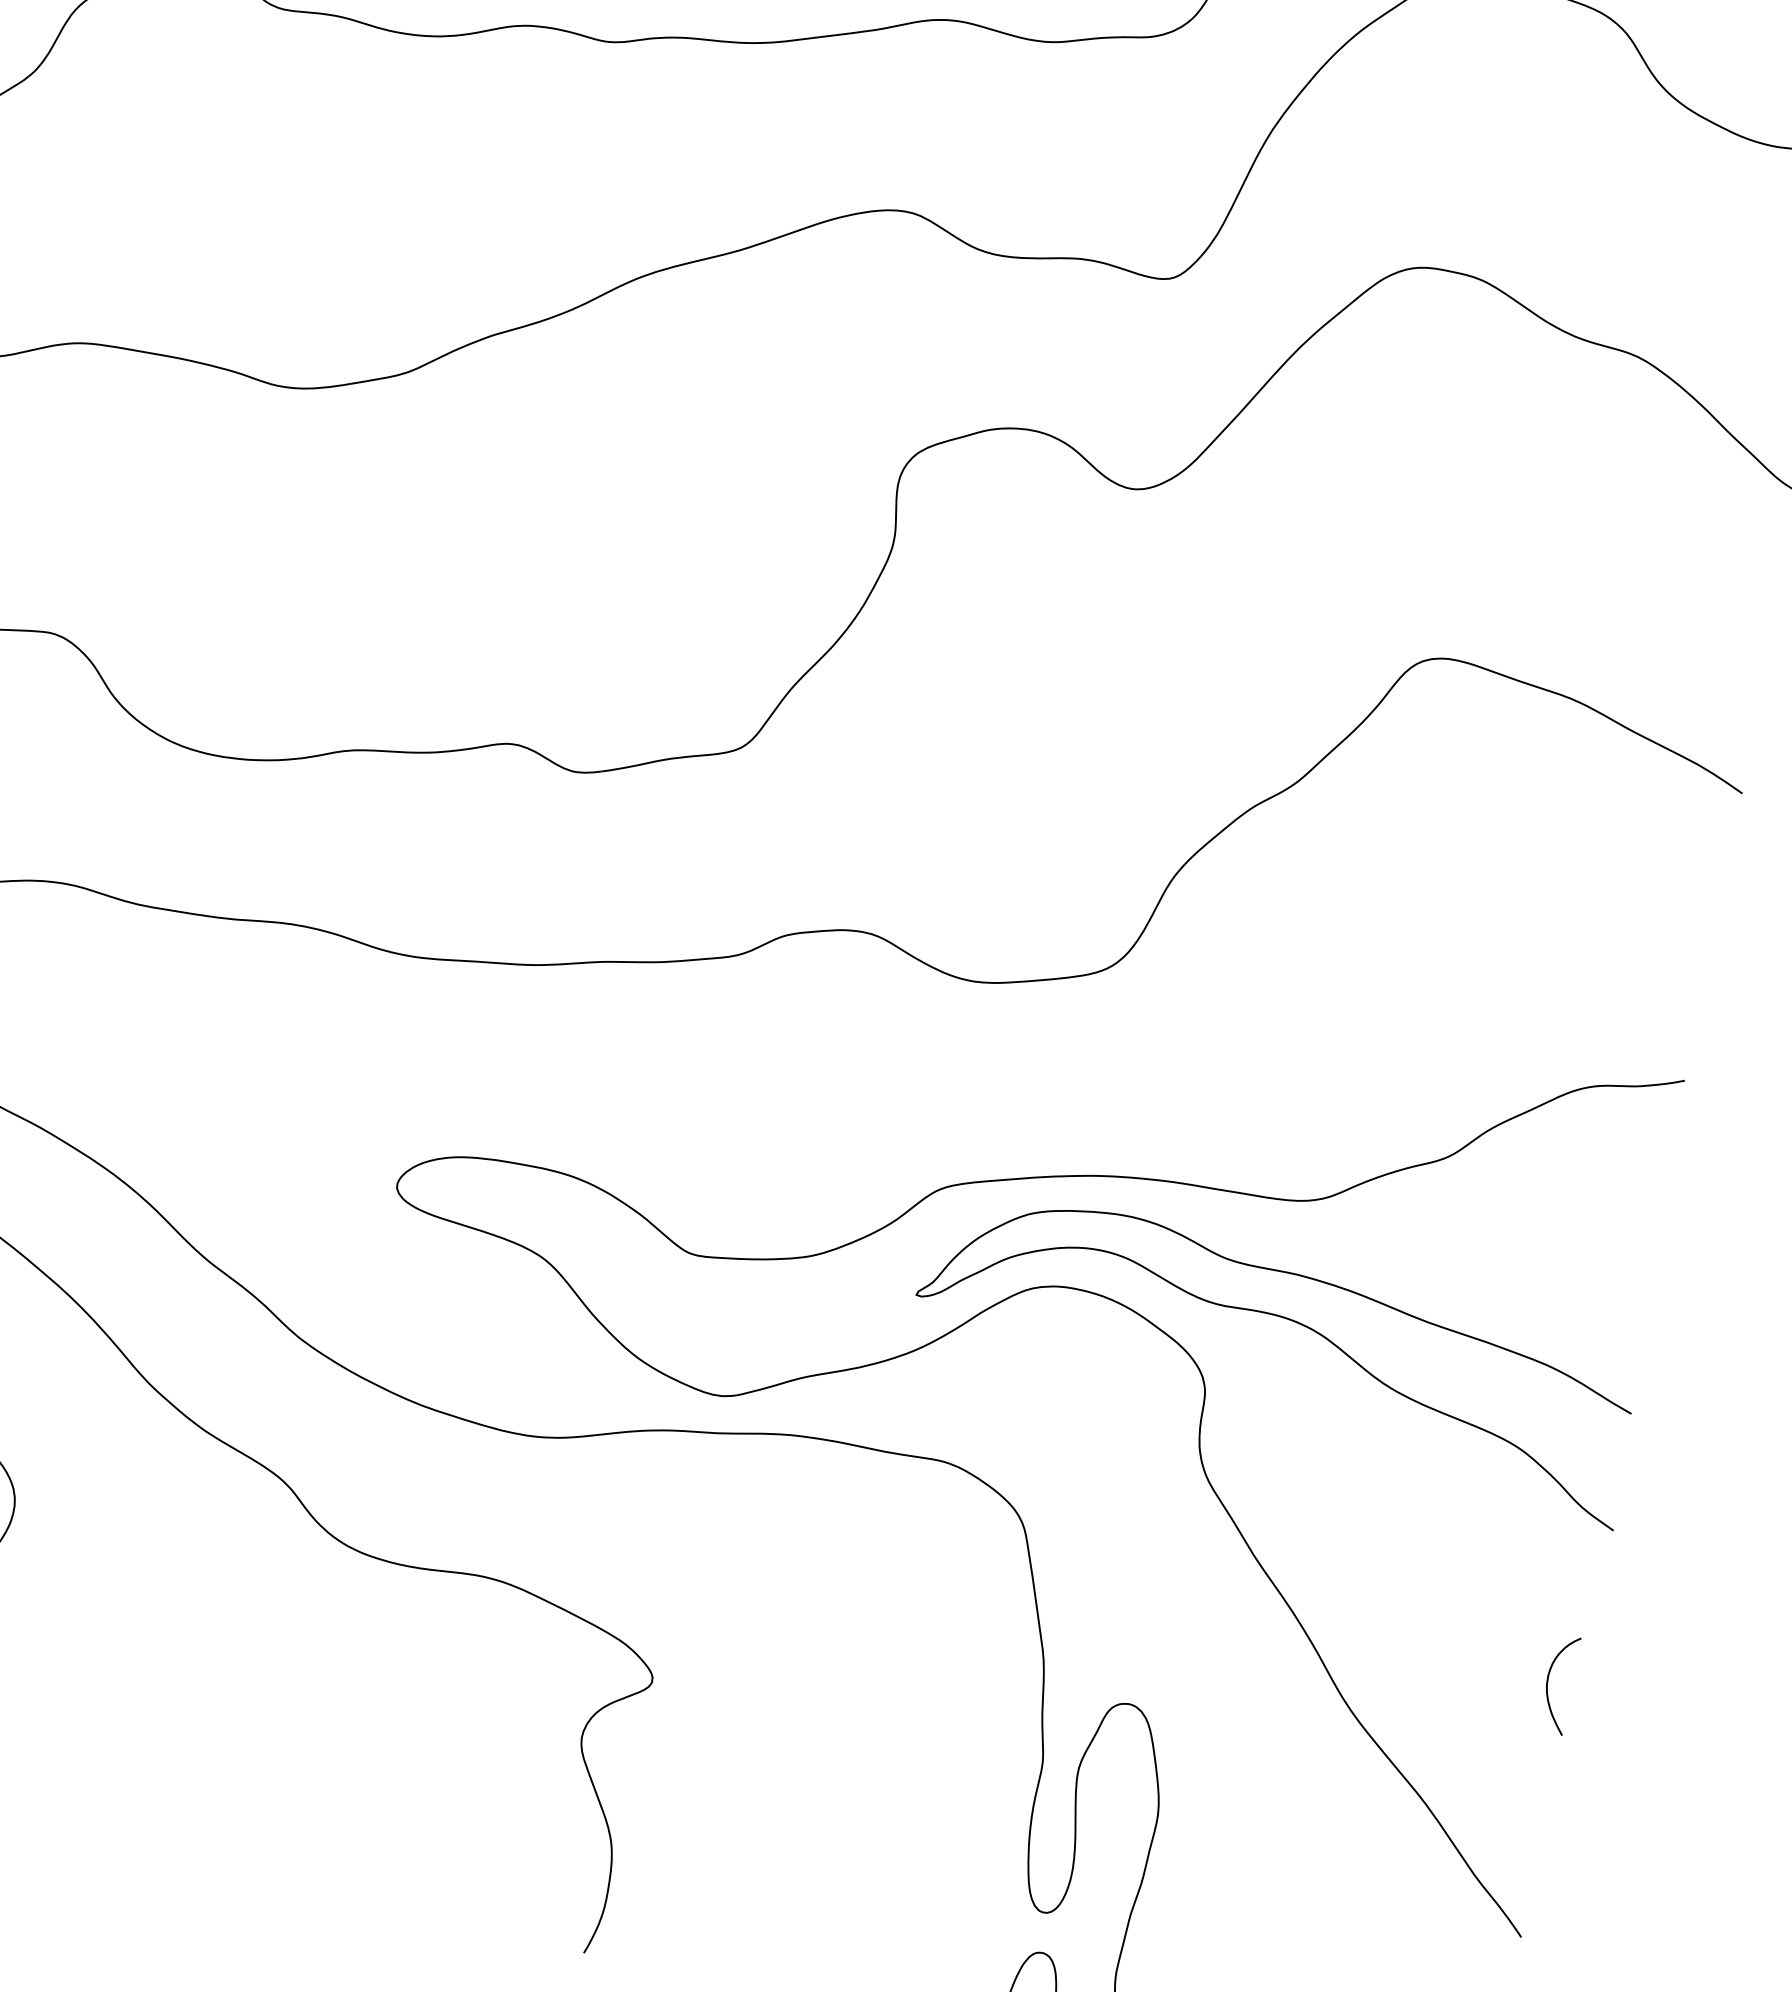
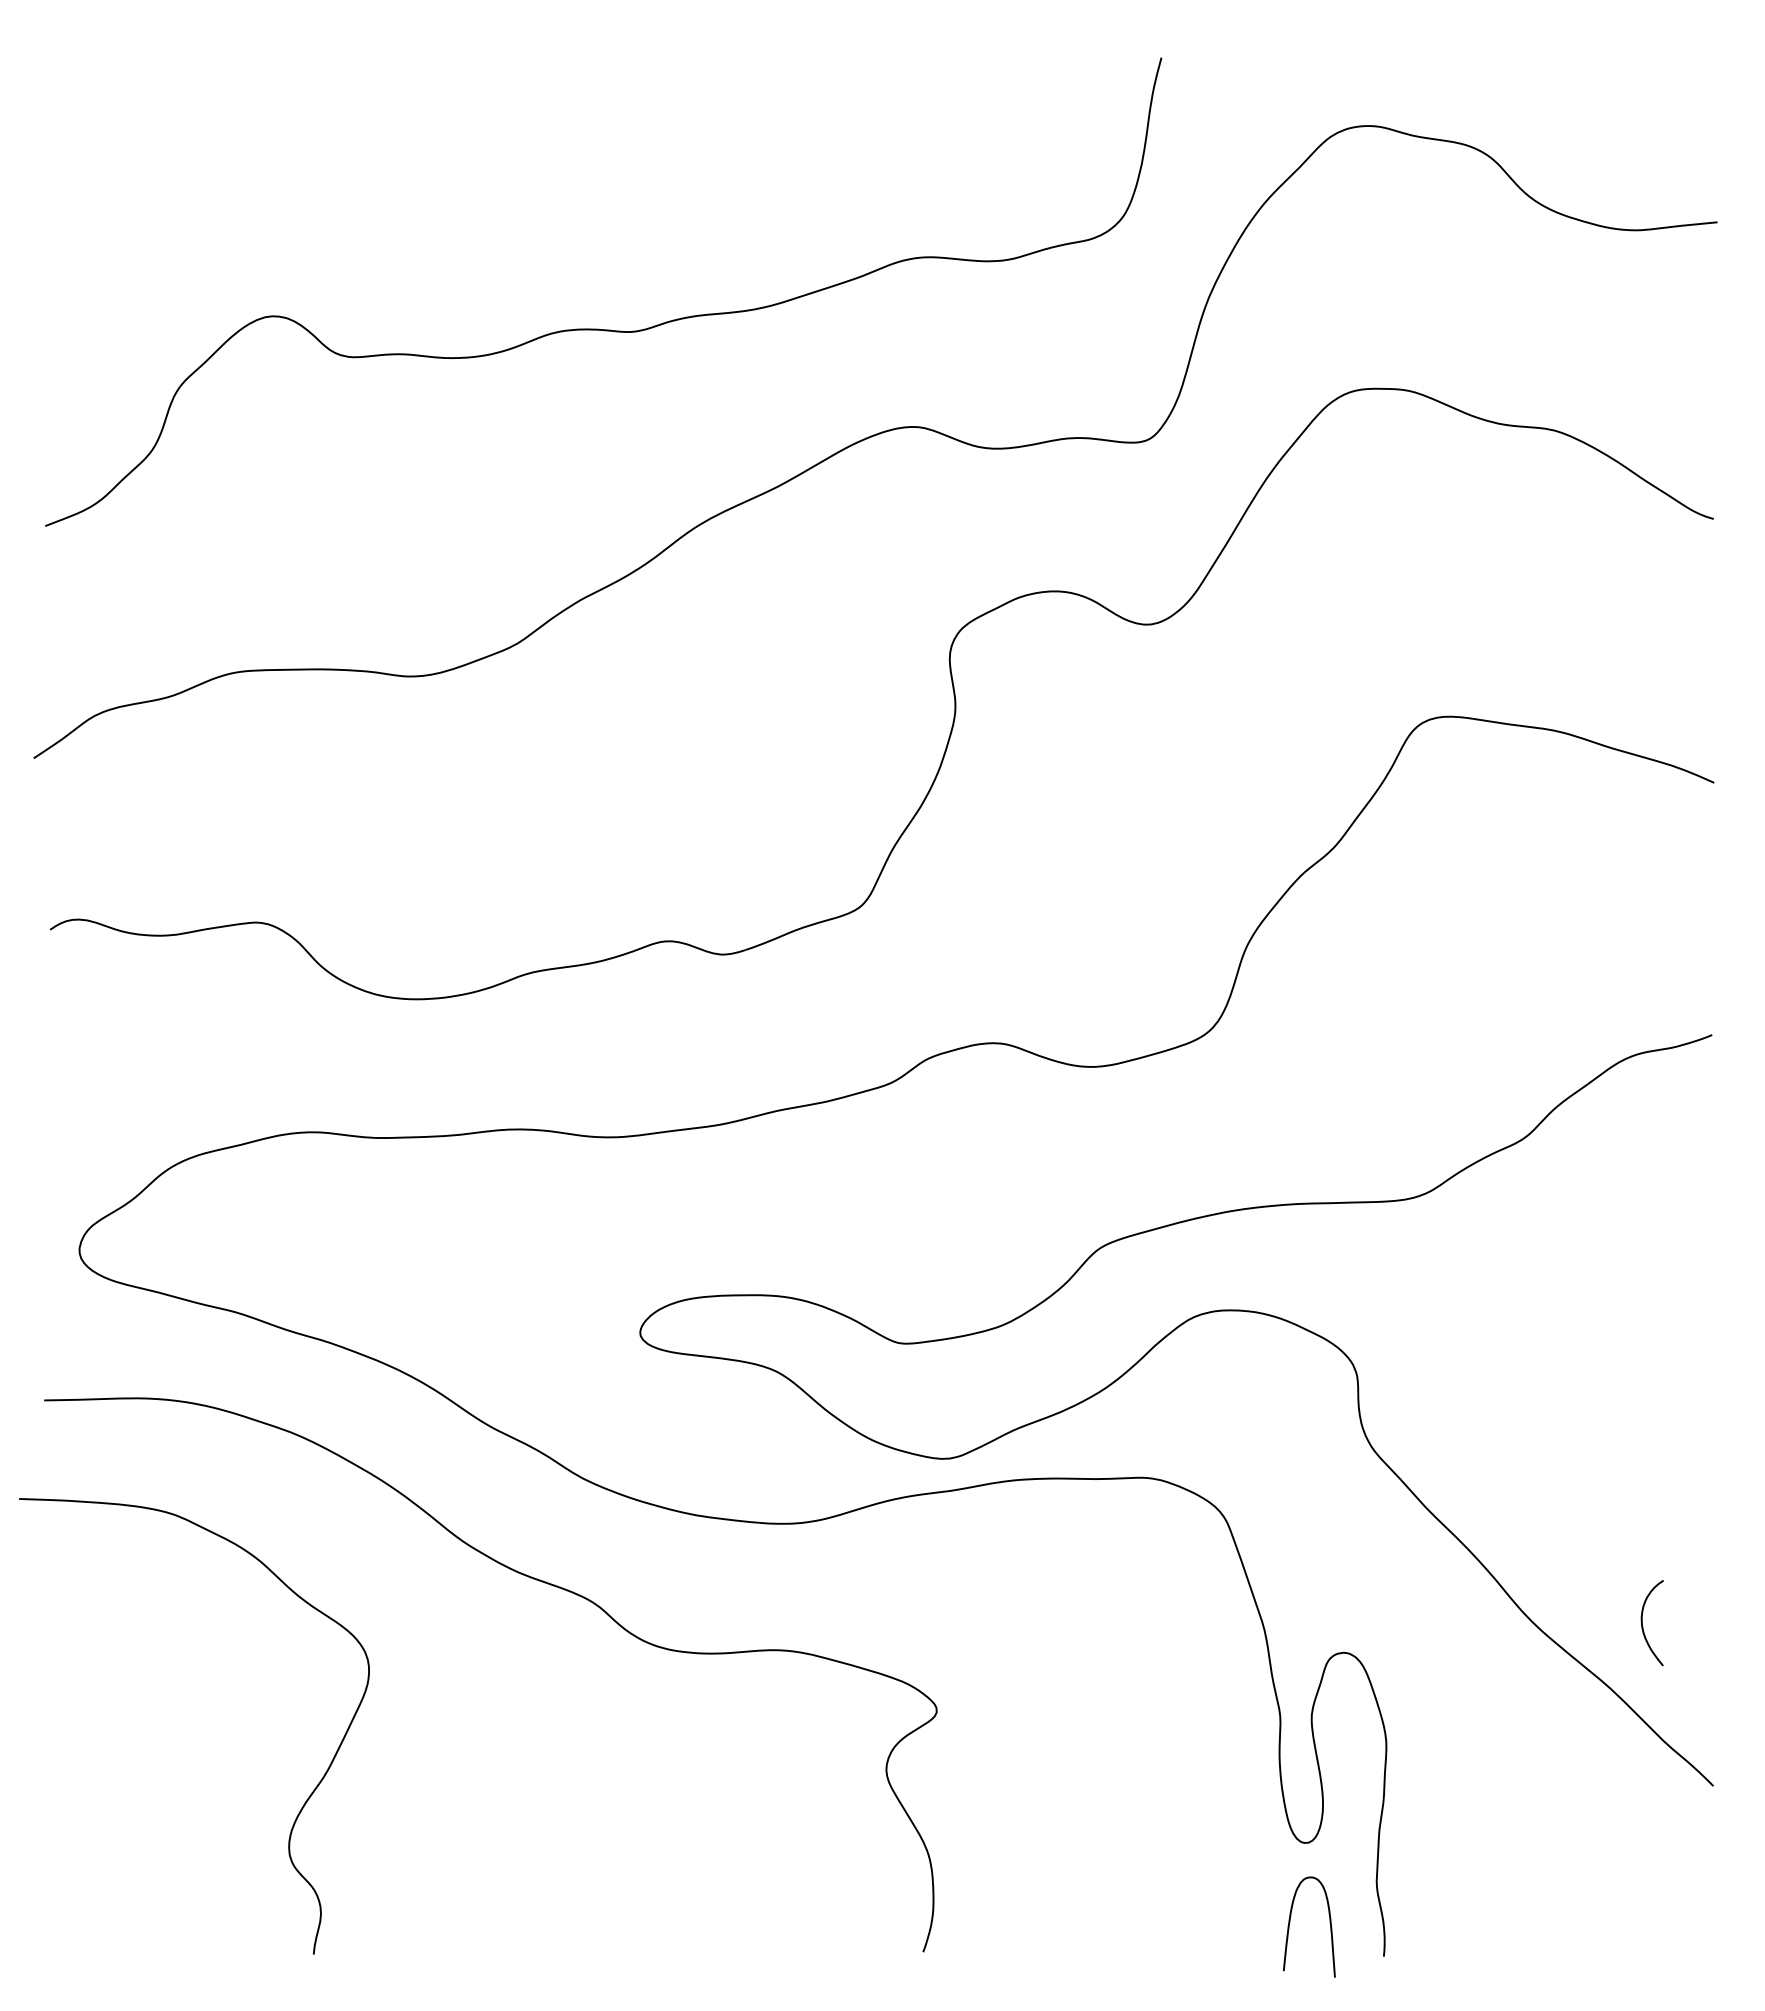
curve: (1288, 1320) -> (1416, 1302), removed
curve: (1548, 1686) -> (1643, 1626), moved

